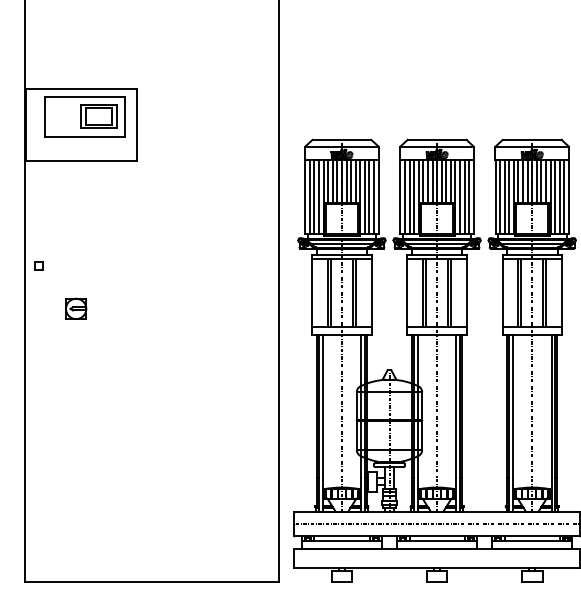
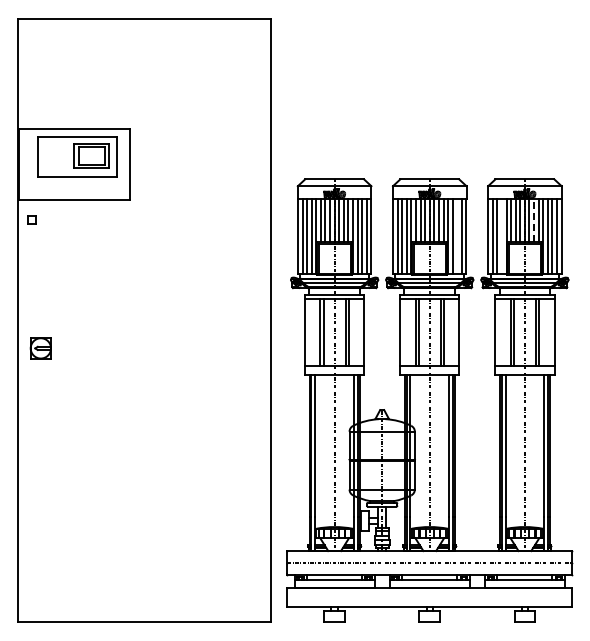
line: (541, 181) -> (534, 220), solid -> dashed
line: (464, 197) -> (457, 236), removed
line: (509, 197) -> (502, 236), removed
part: (38, 266) -> (31, 219), moved
part: (75, 309) -> (40, 348), moved

